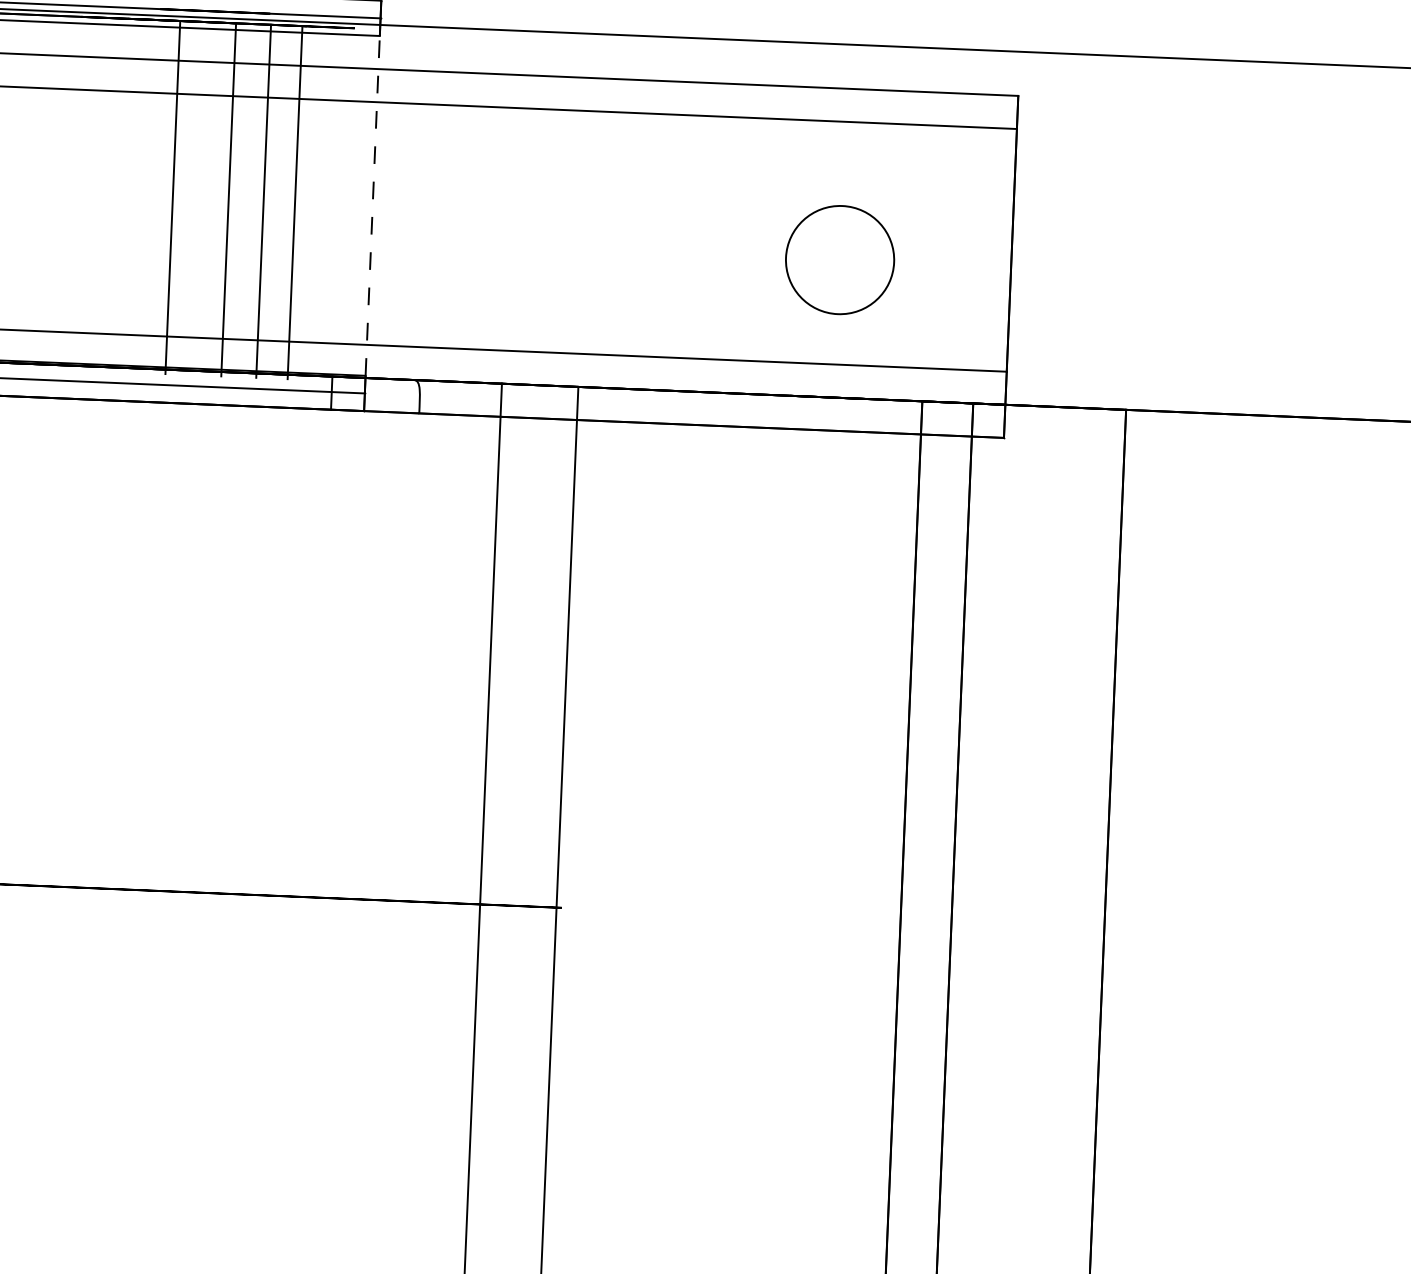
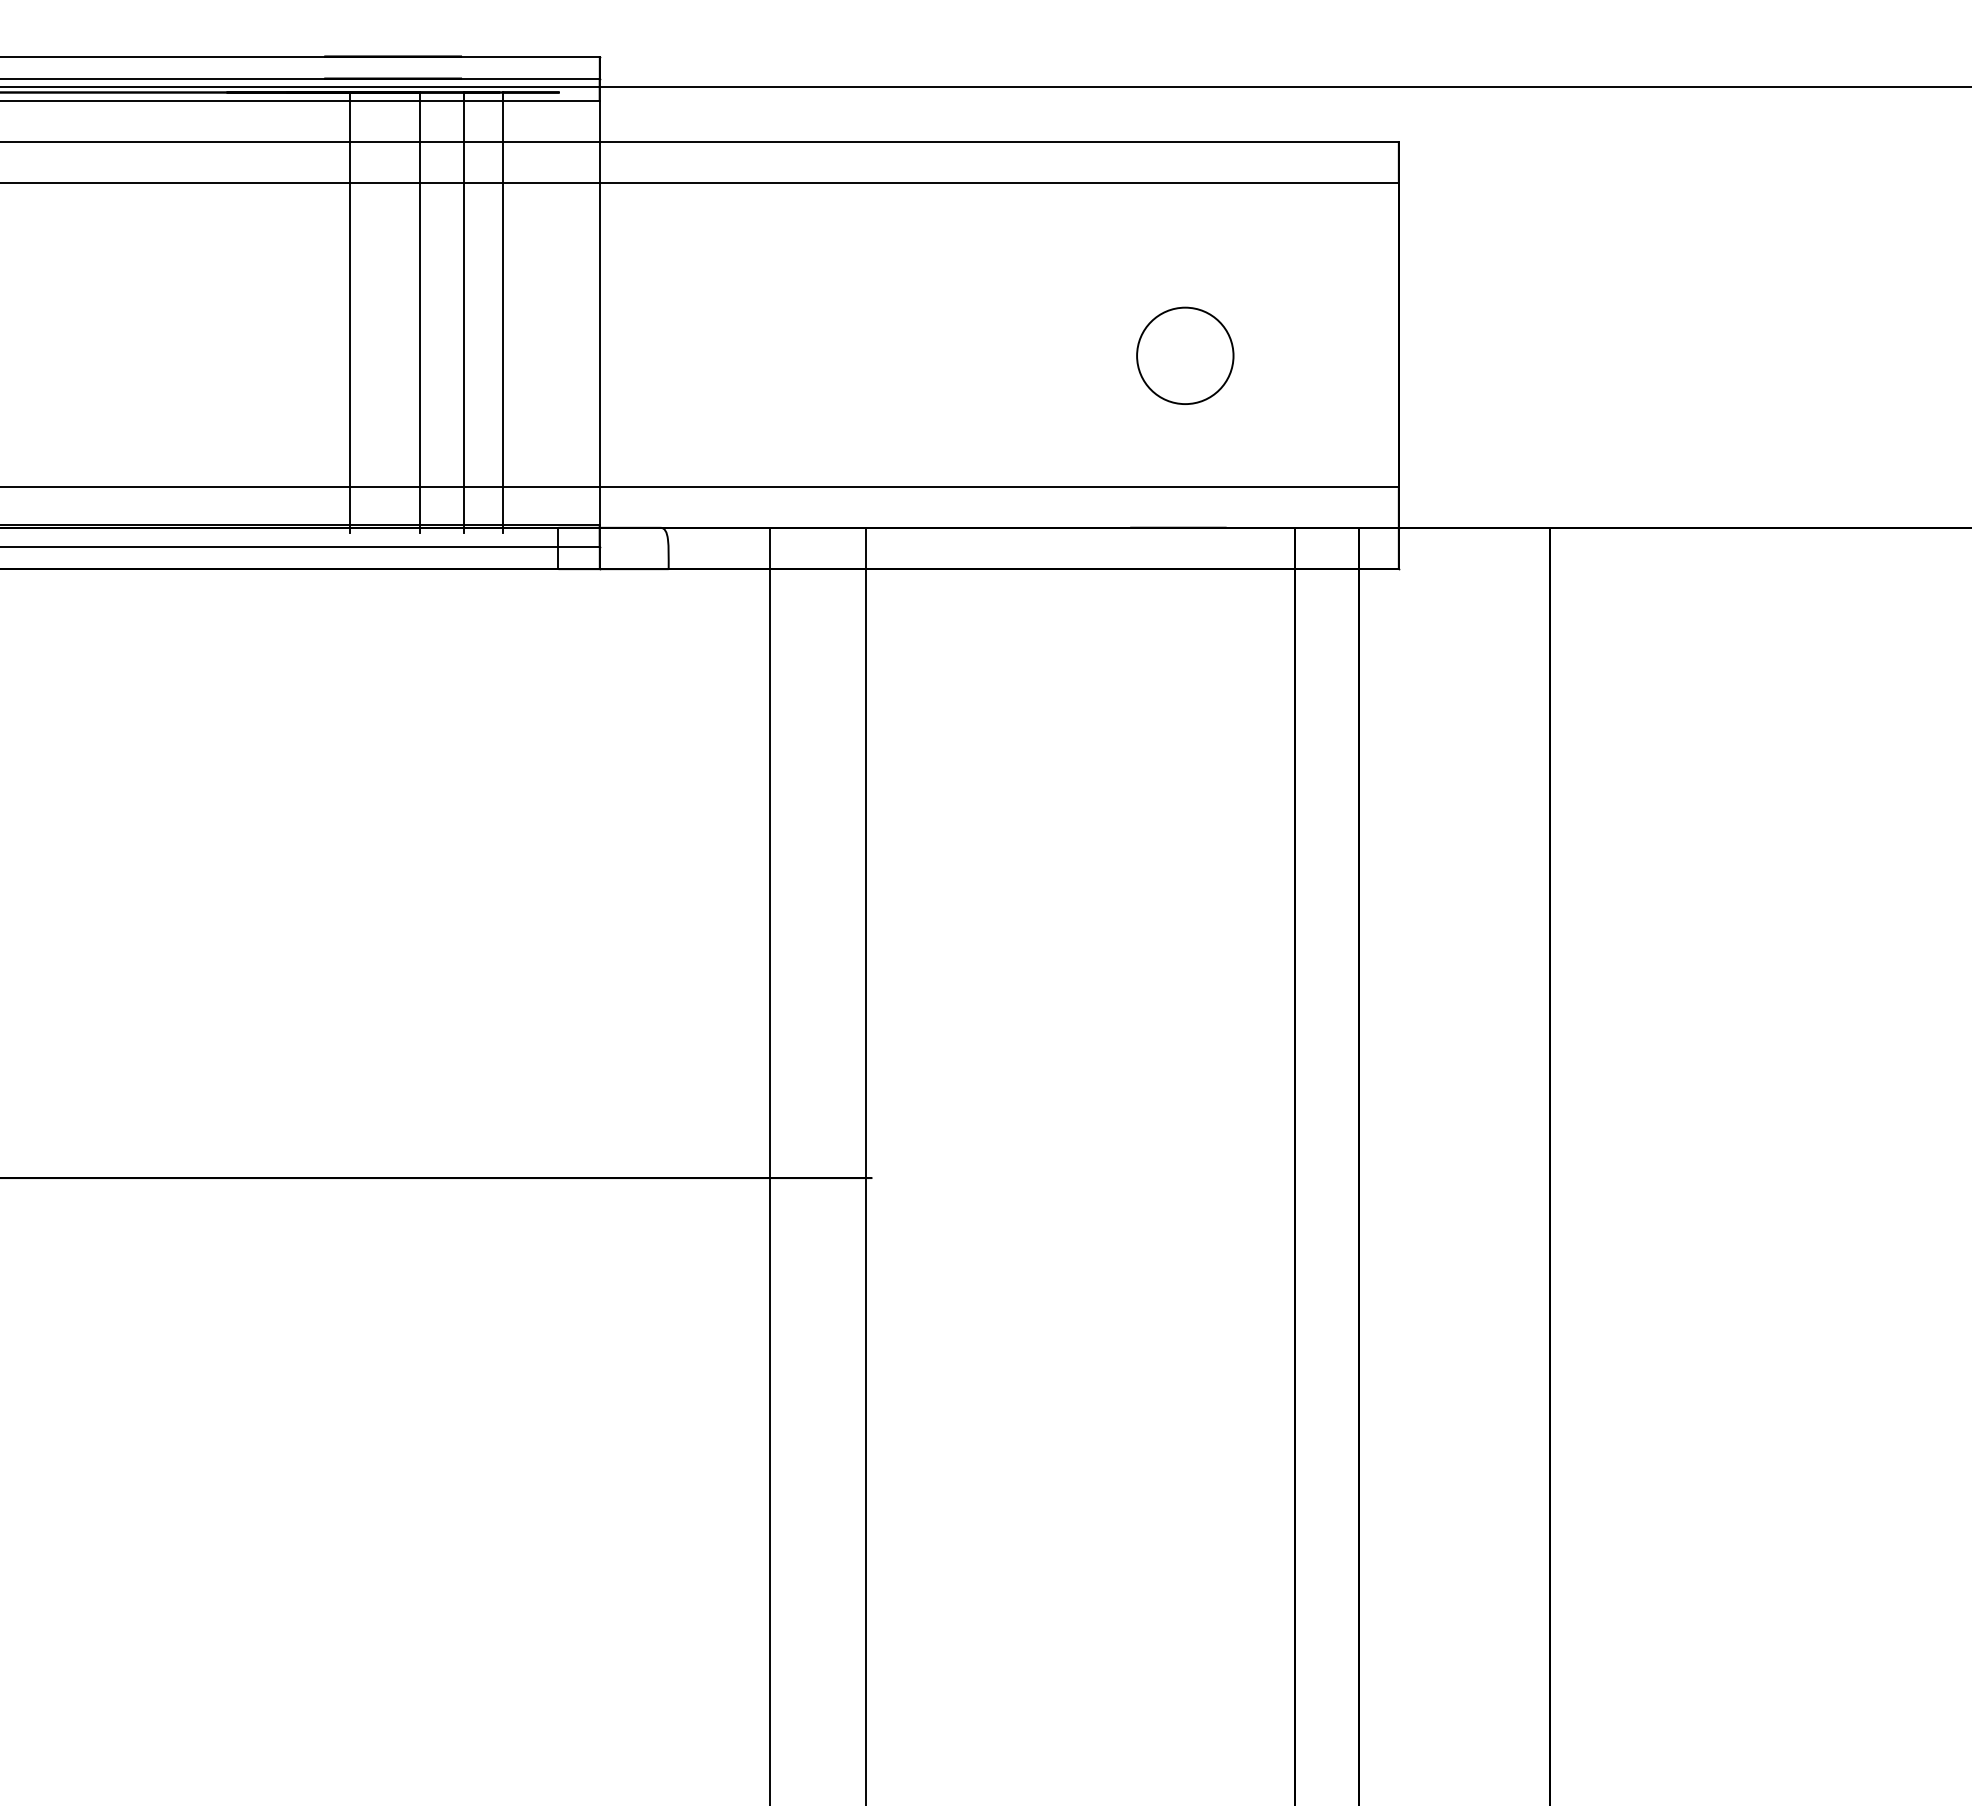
line: (372, 205) -> (599, 312), dashed -> solid
circle: (840, 259) -> (1185, 355), size x0.71

